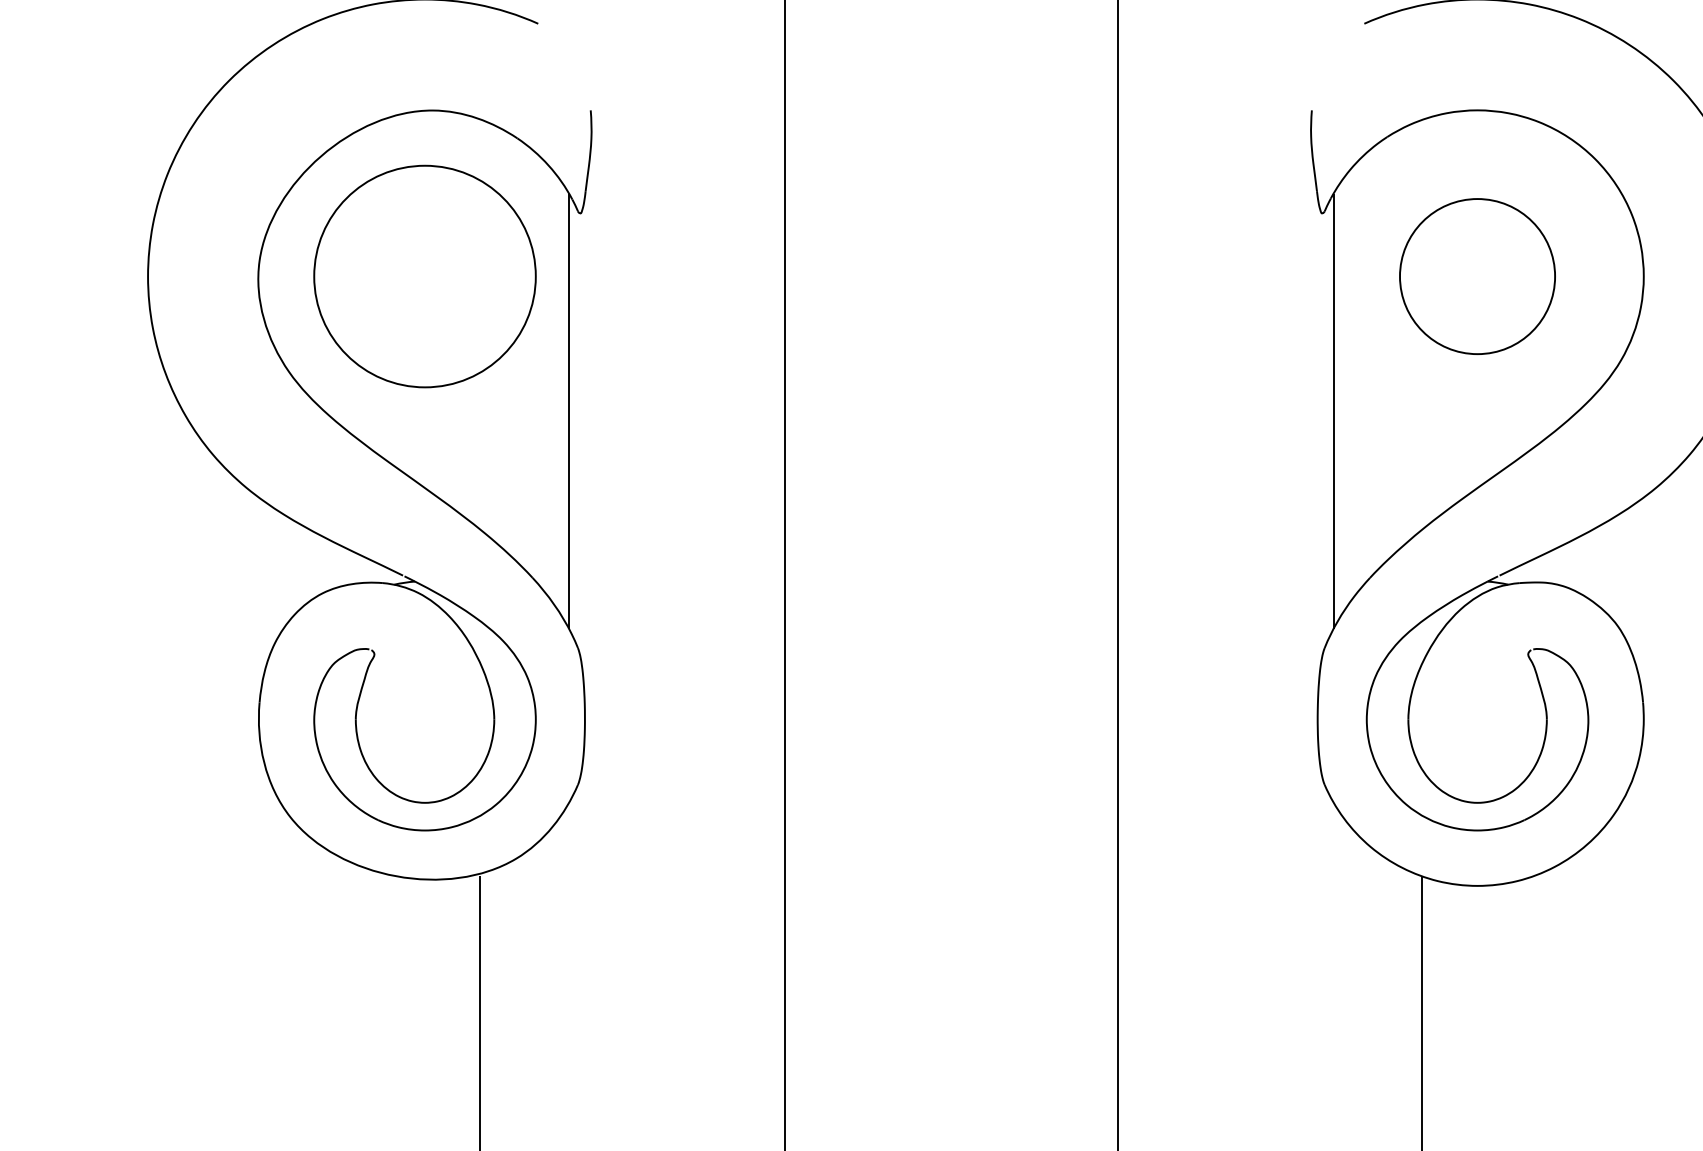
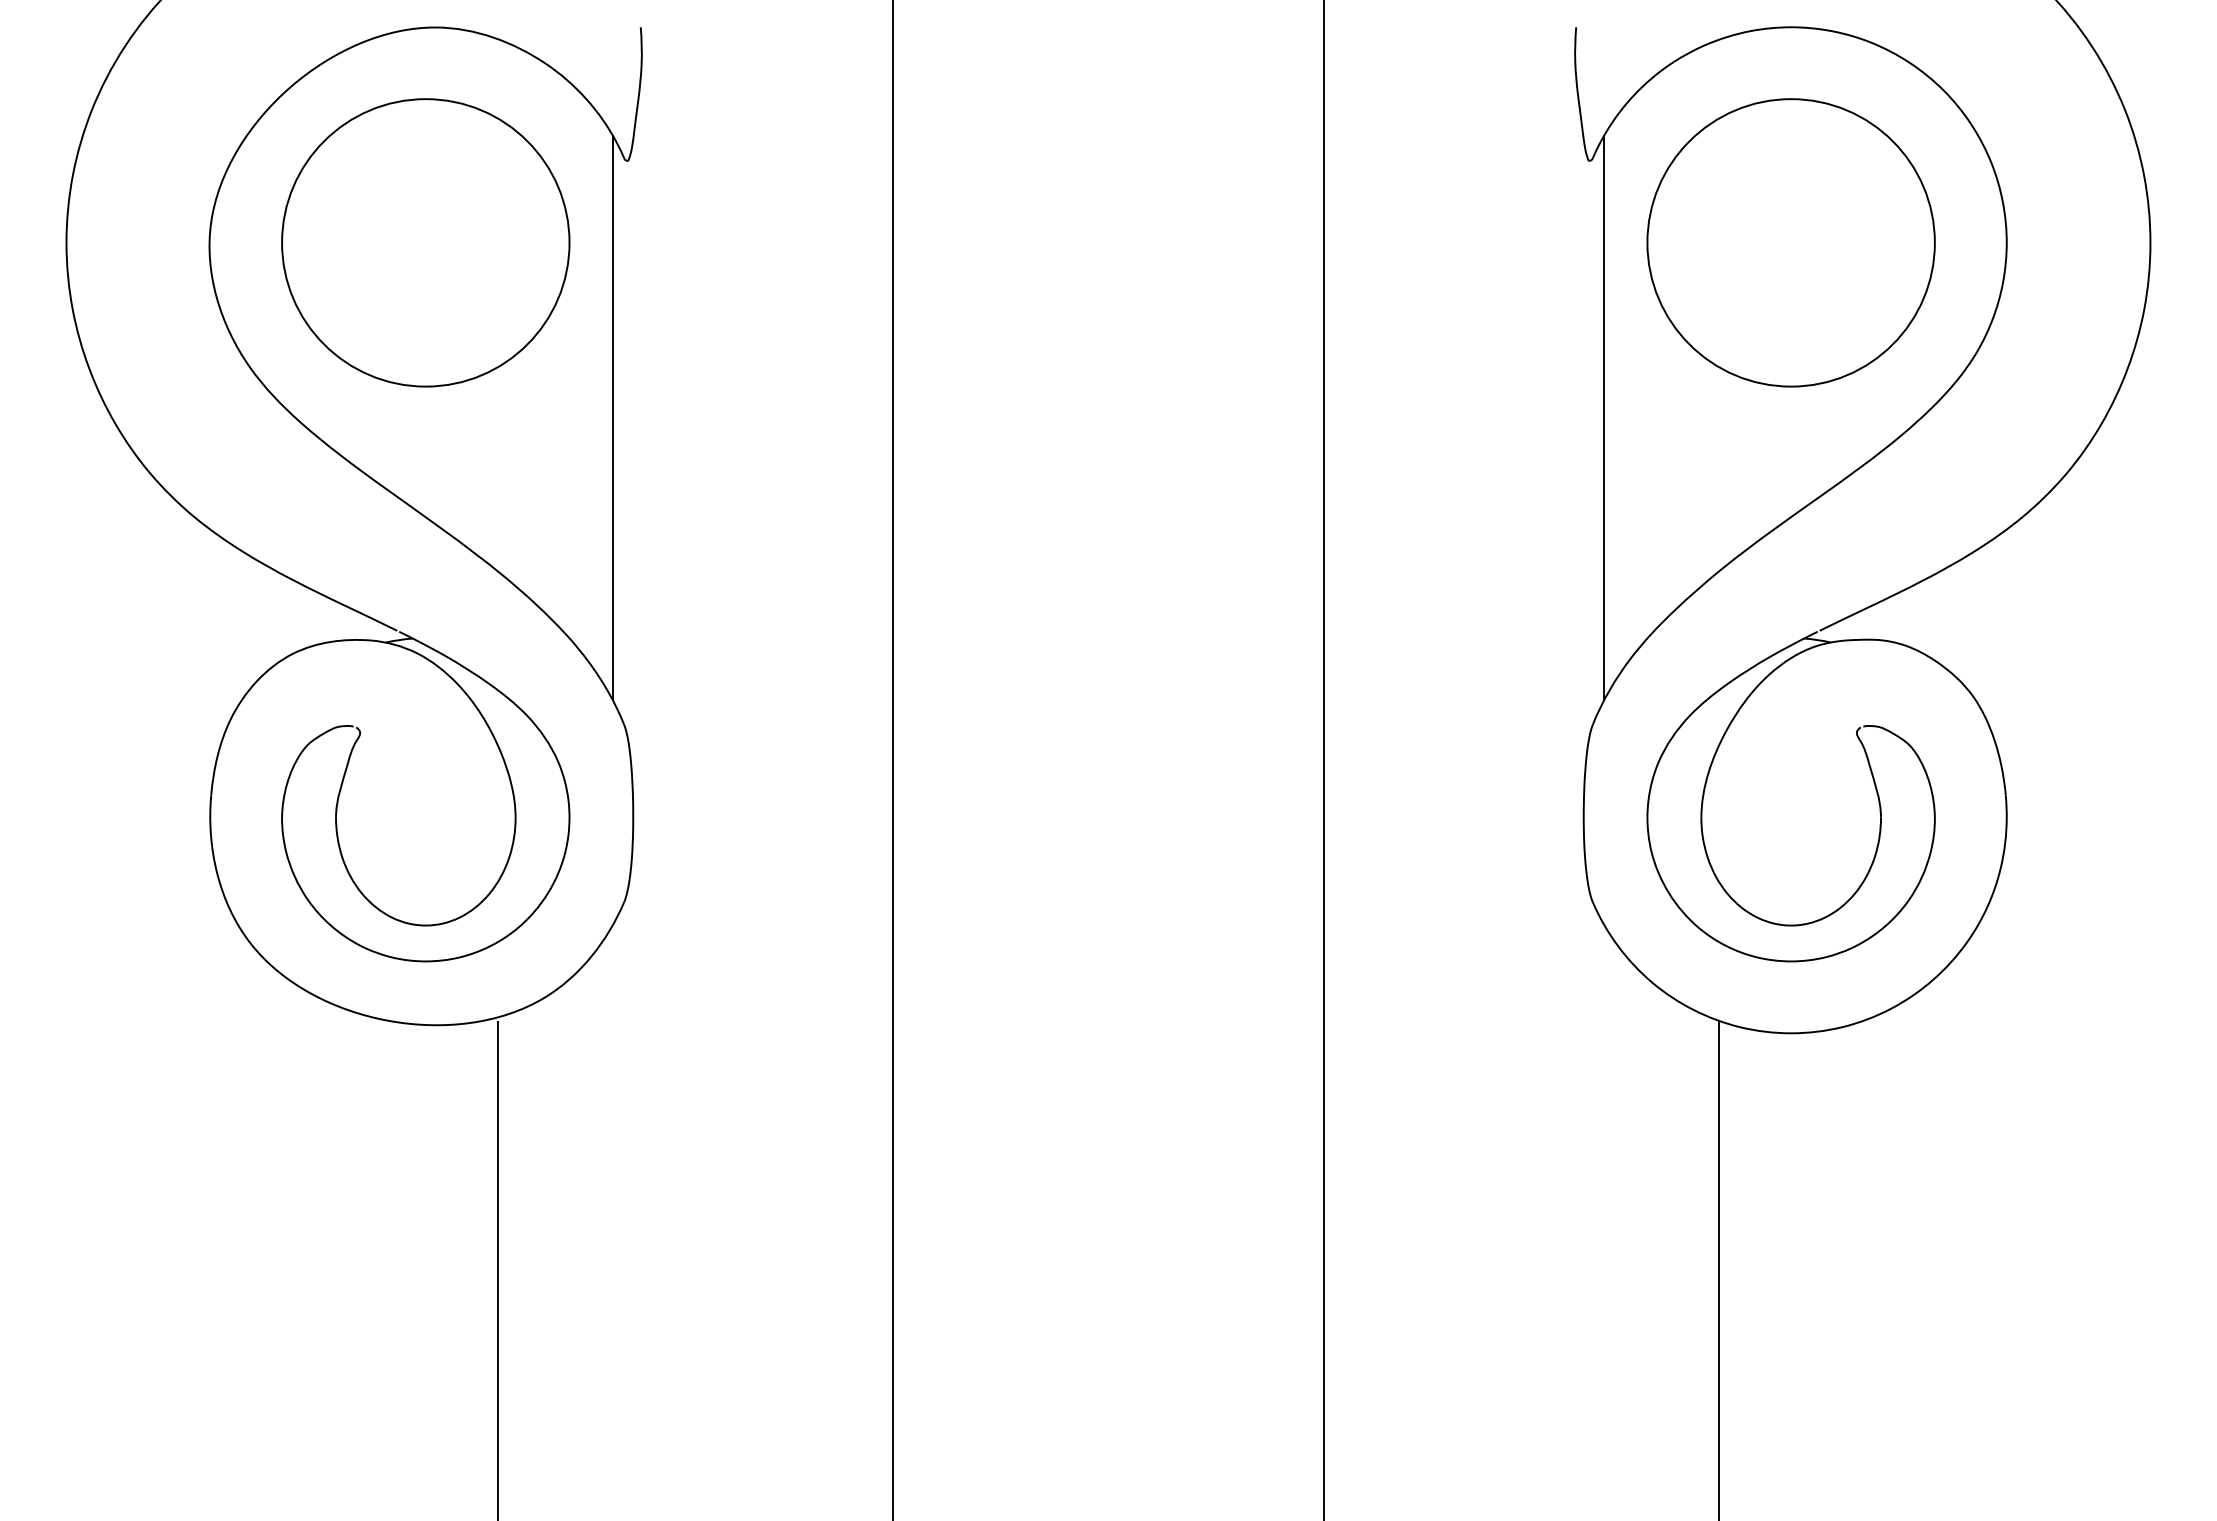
part: (1477, 276) -> (1790, 242), size x1.43

